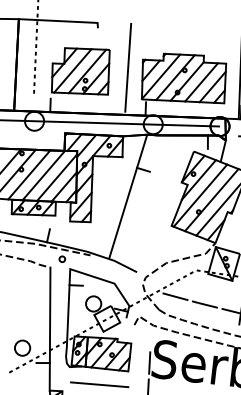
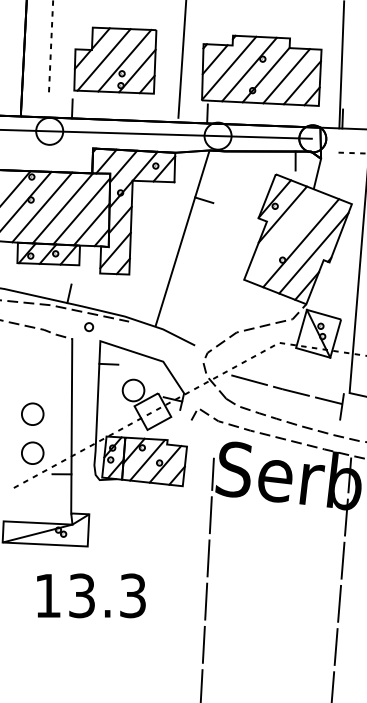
line: (200, 195) -> (285, 236), removed
part: (22, 320) -> (32, 413), added
line: (99, 384) -> (141, 504), removed

